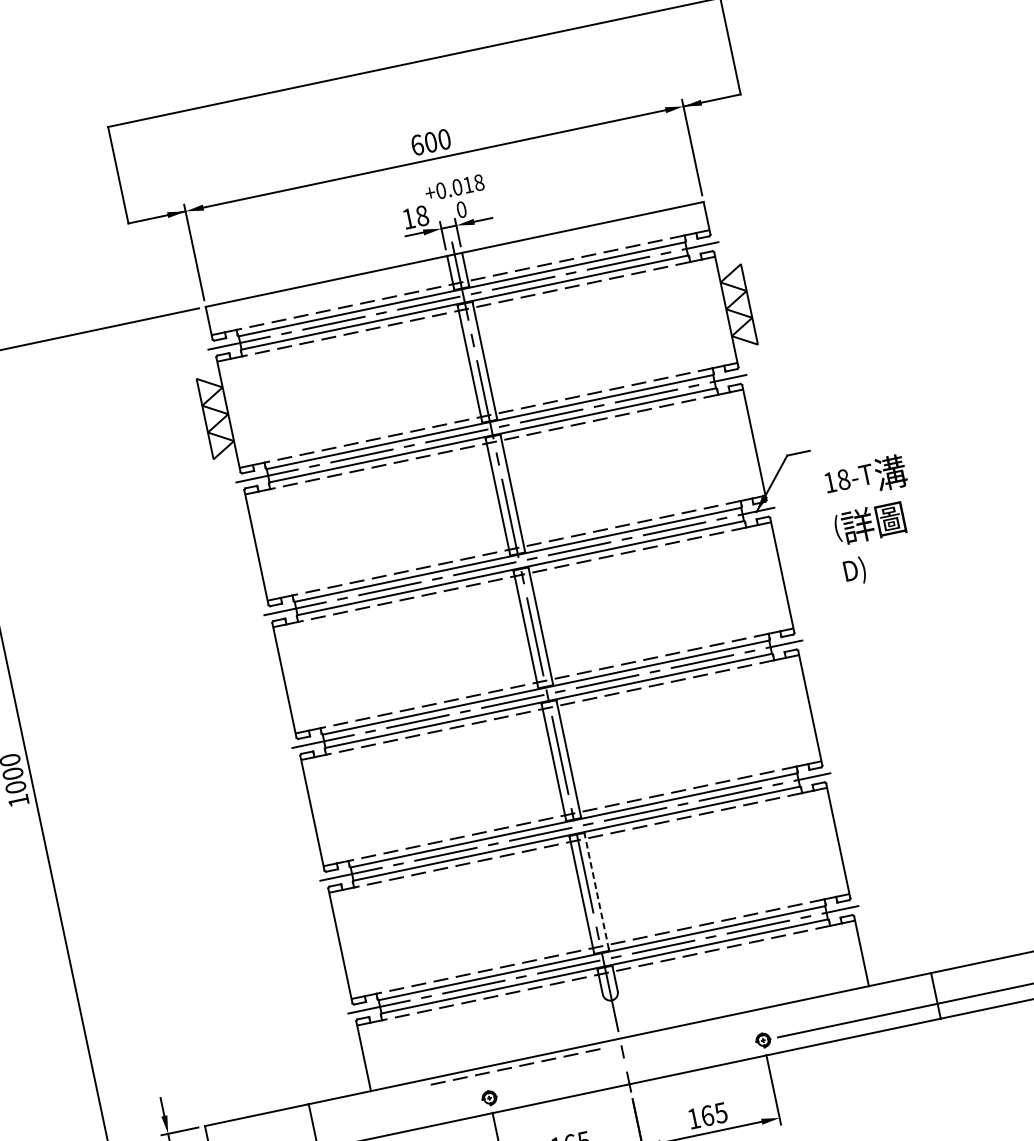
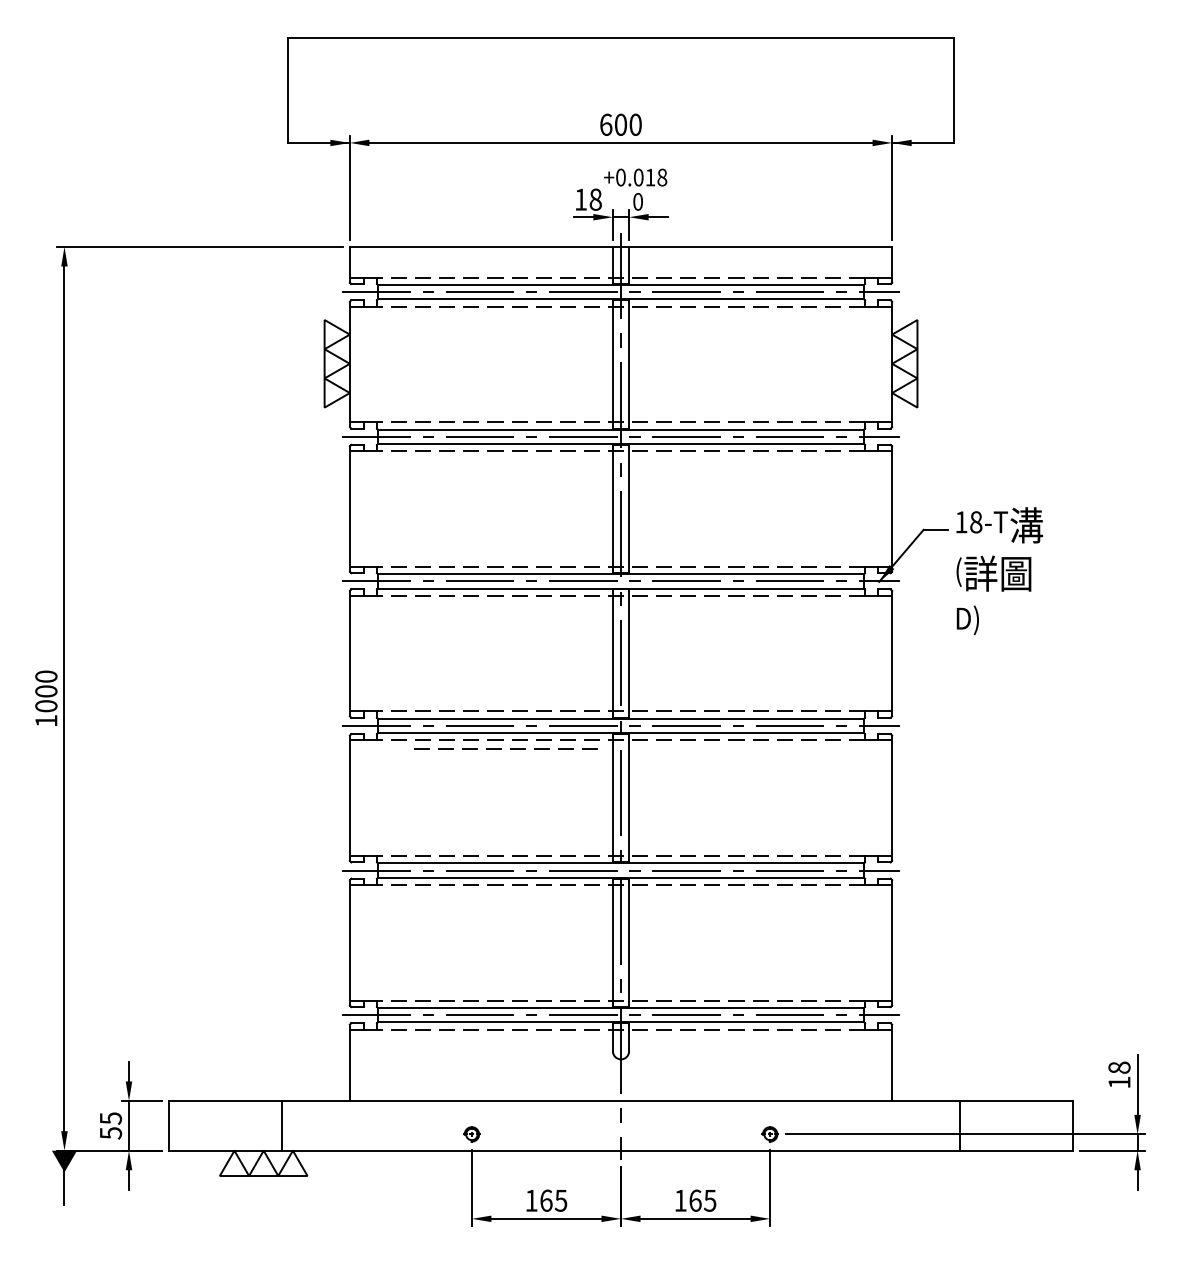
text: (874, 519) -> (999, 570), moved
line: (597, 891) -> (629, 942), dashed -> solid
line: (511, 1067) -> (501, 748), moved

